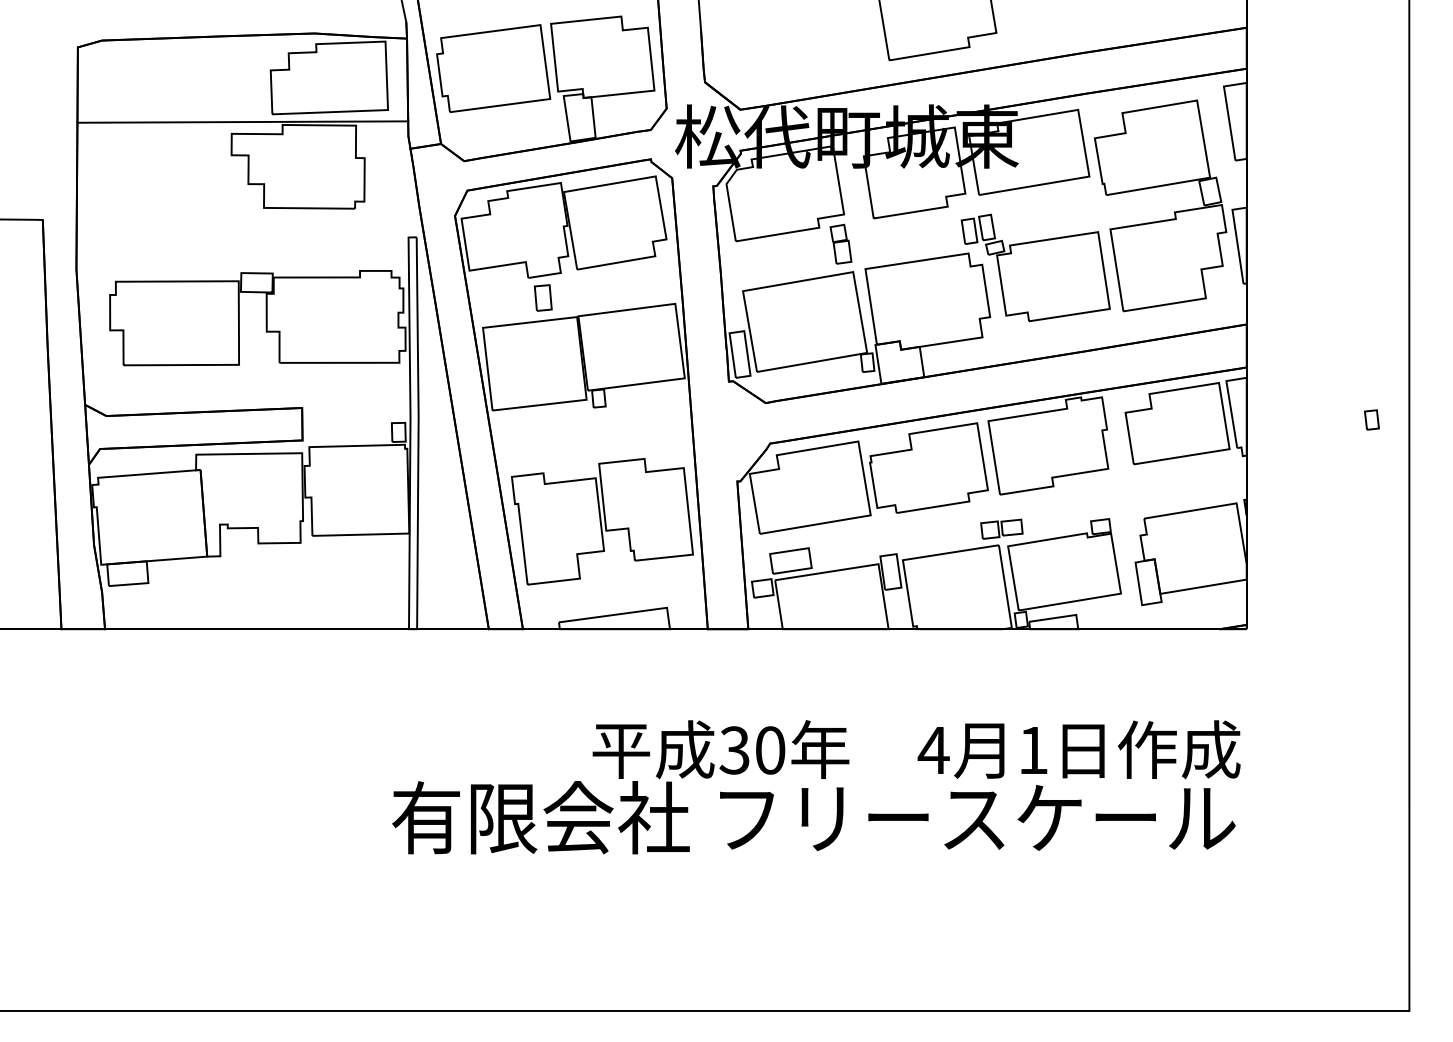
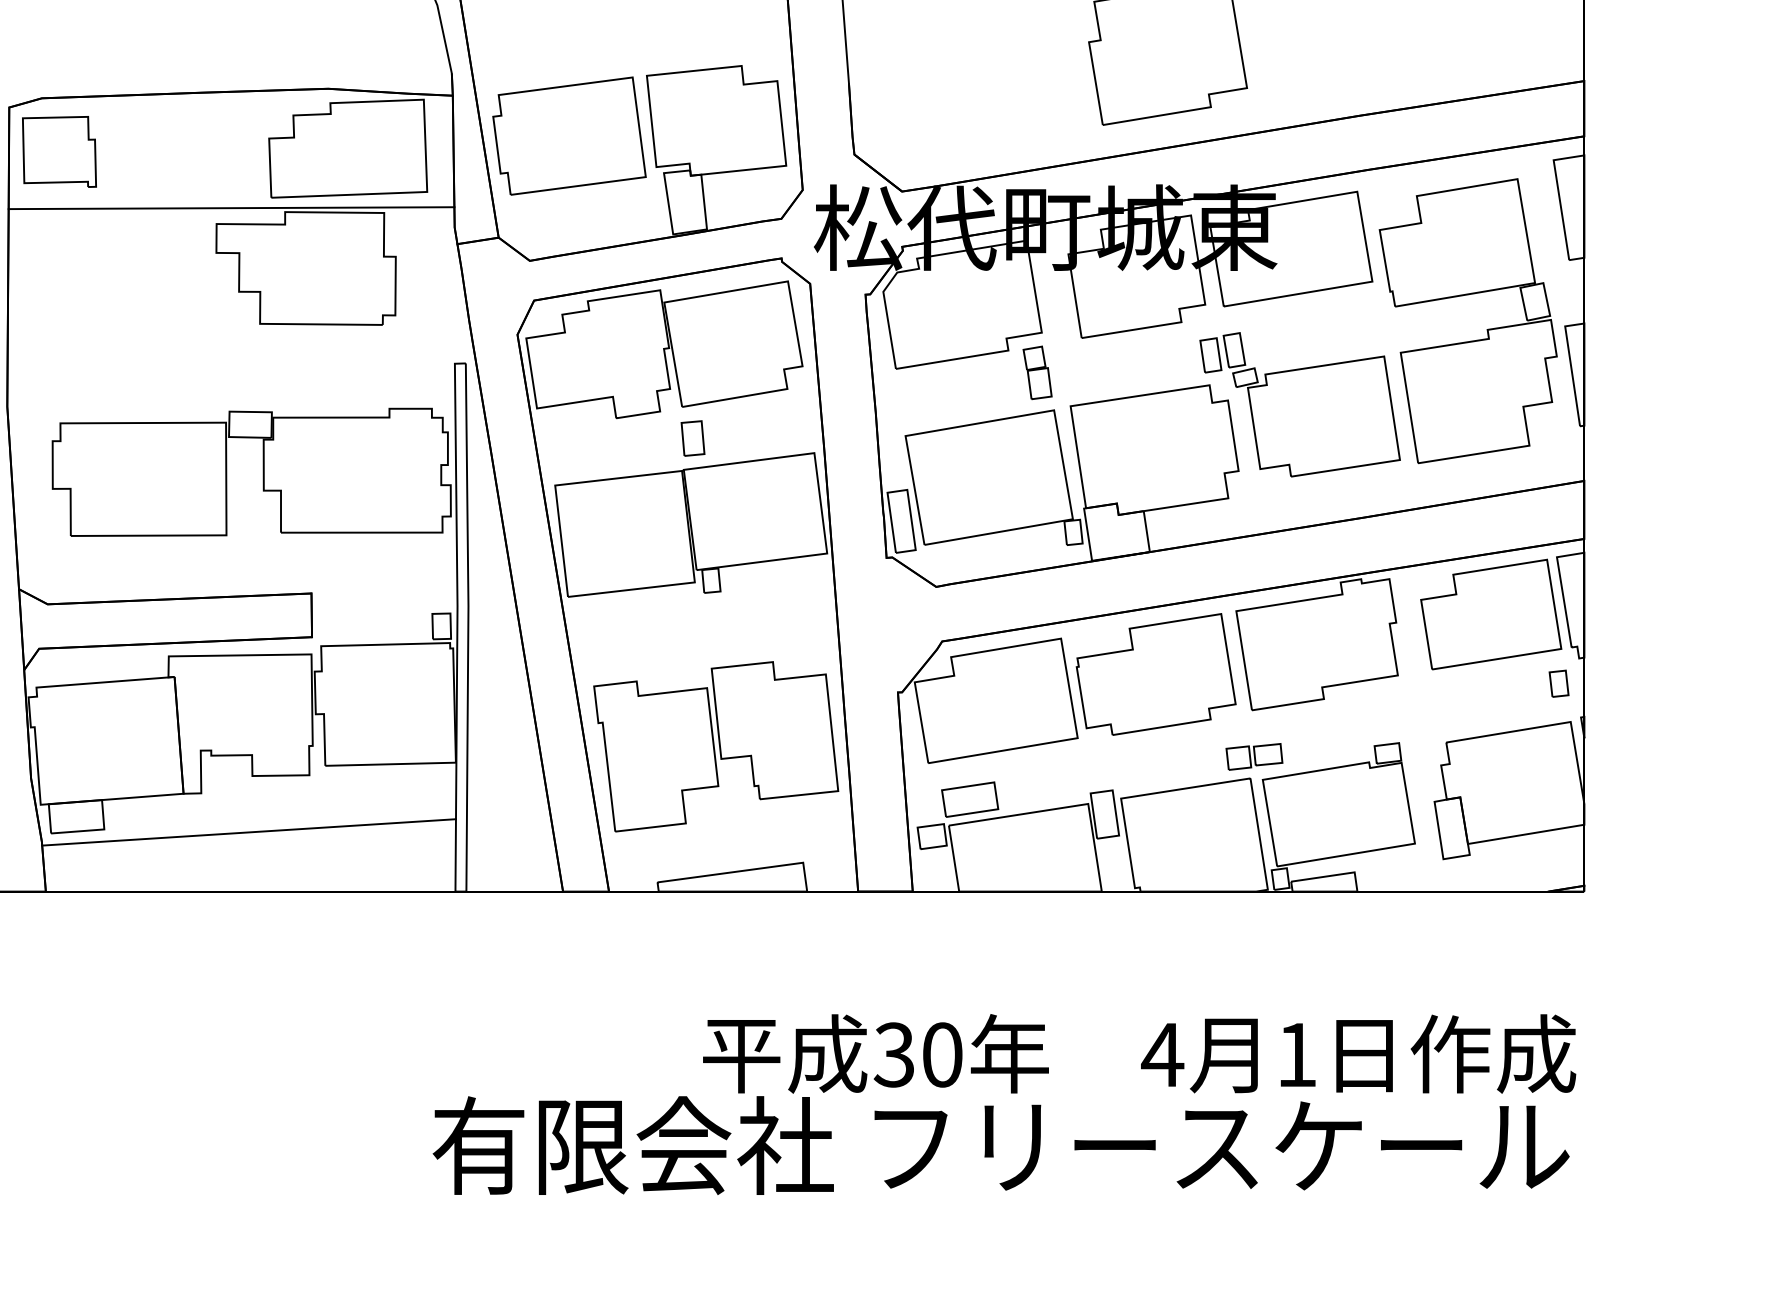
part: (115, 80) -> (59, 152), added
part: (542, 297) -> (691, 437), moved
part: (1371, 419) -> (1558, 683), moved
line: (255, 585) -> (248, 832), added

